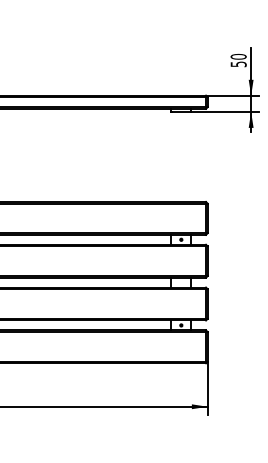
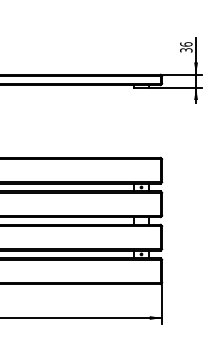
text: (238, 59) -> (186, 46), 50 -> 36

